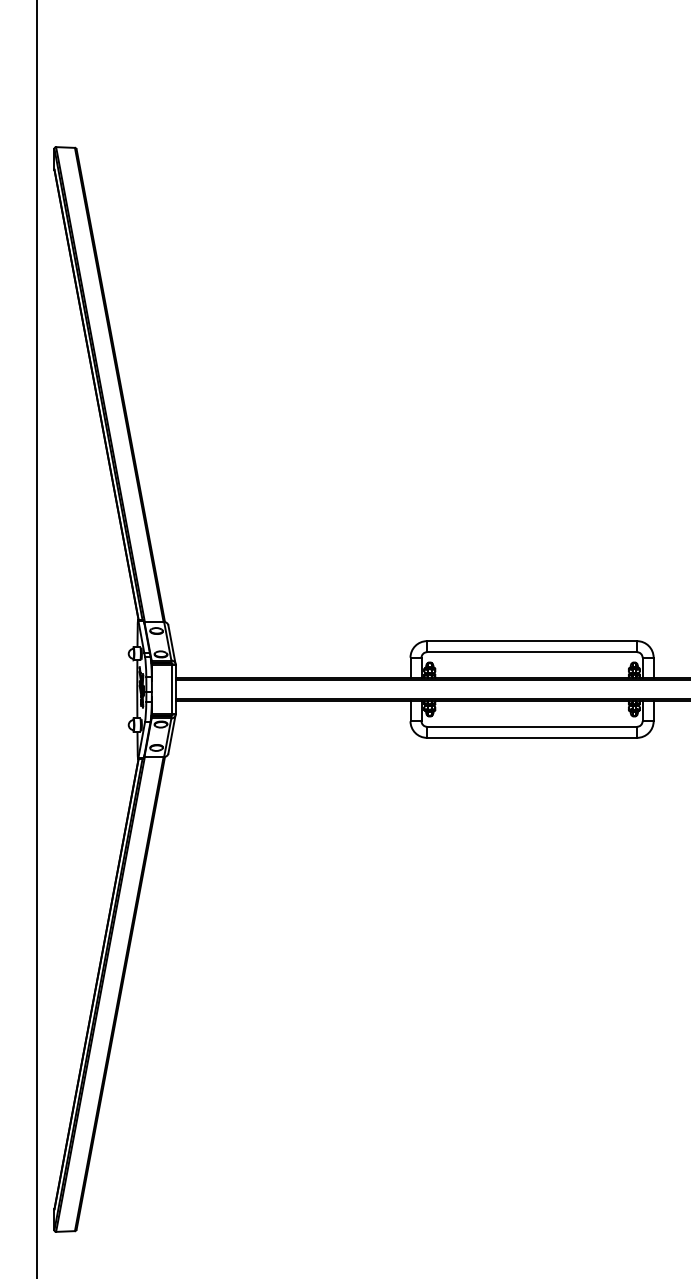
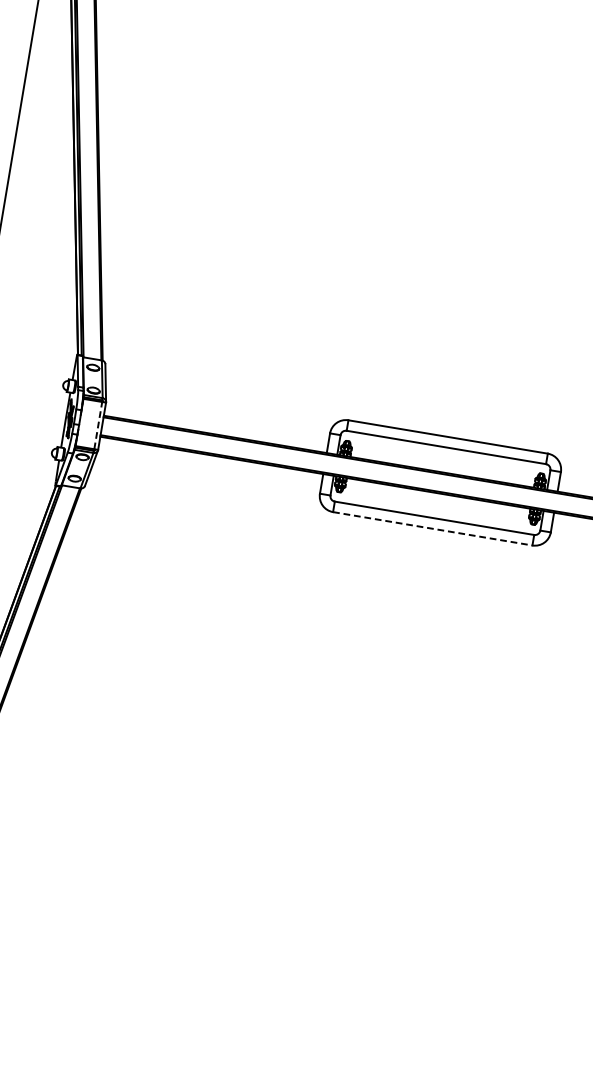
line: (171, 689) -> (98, 425), solid -> dashed
line: (532, 737) -> (433, 528), solid -> dashed

